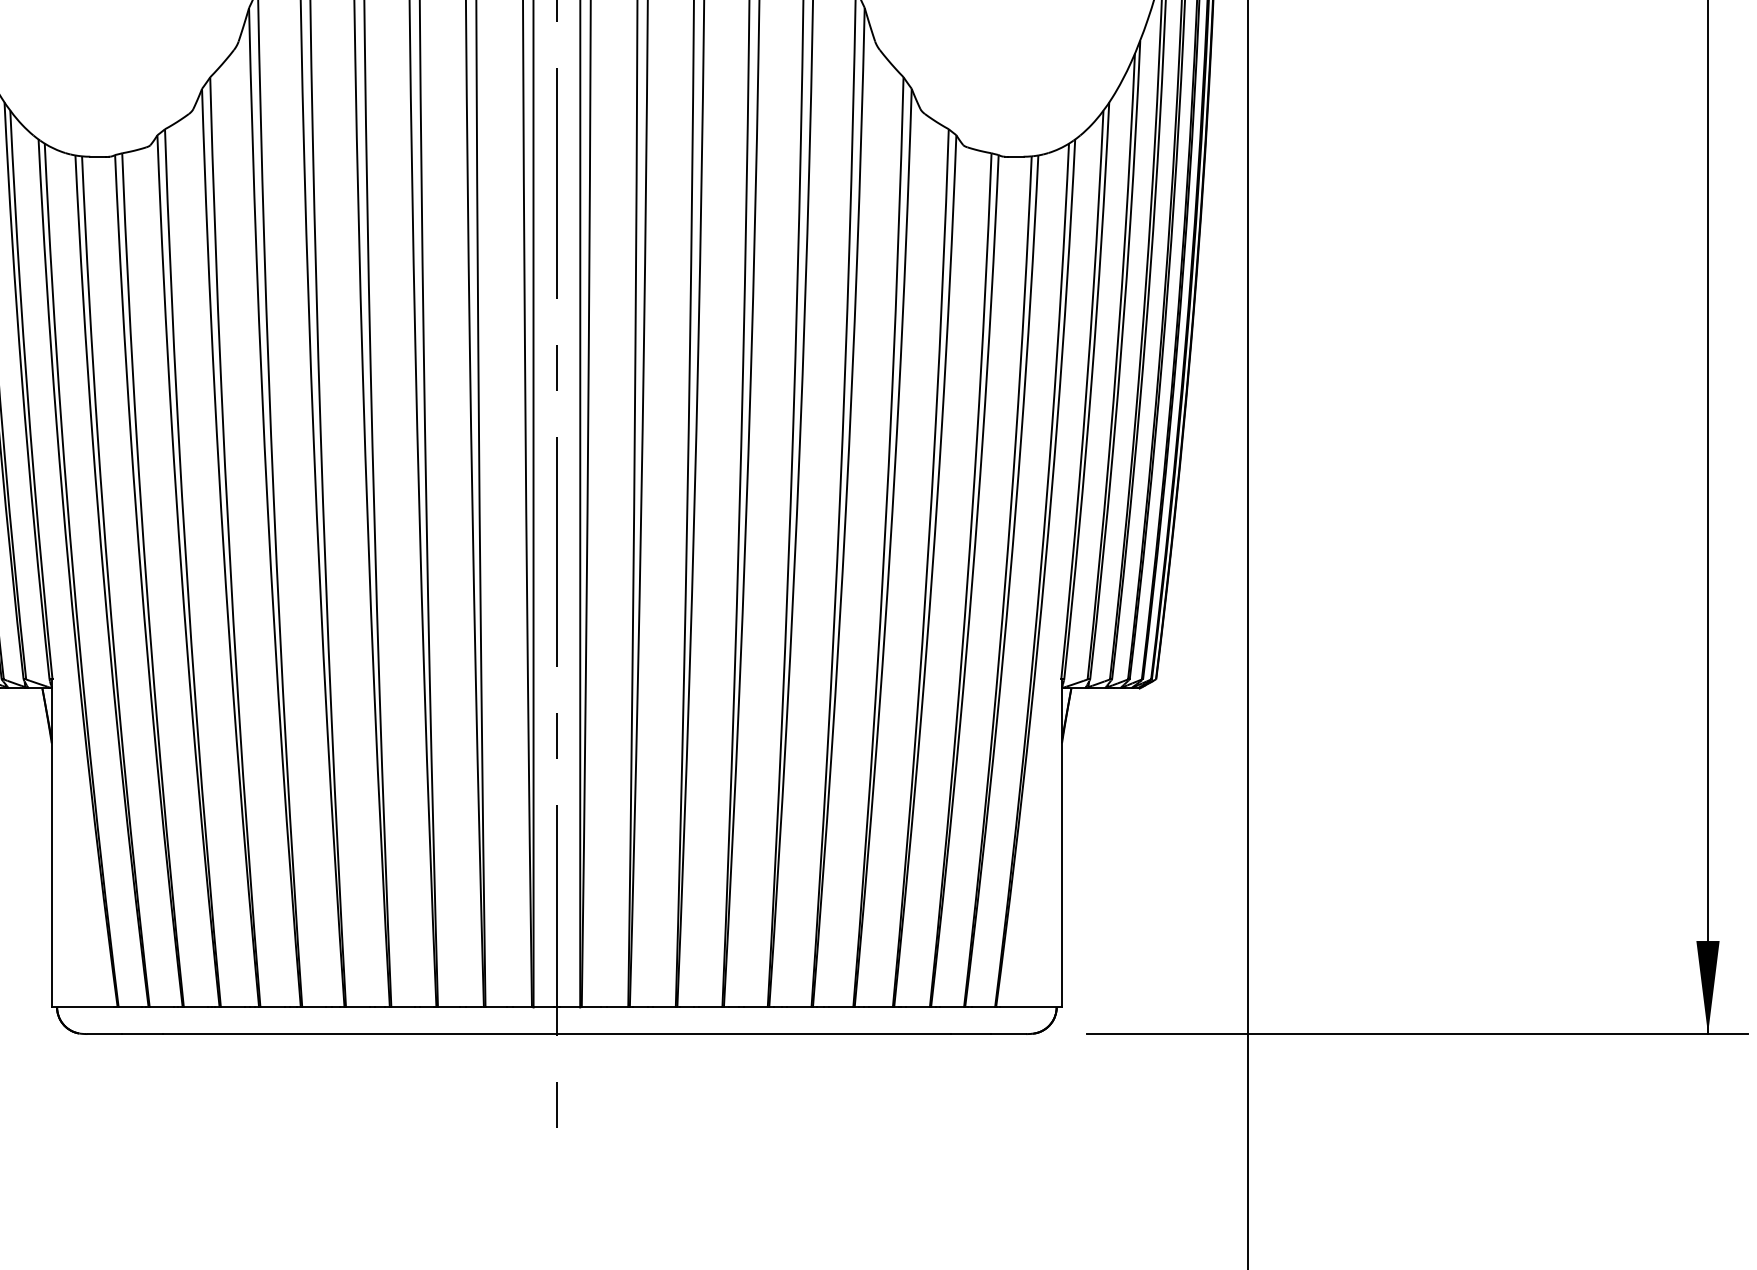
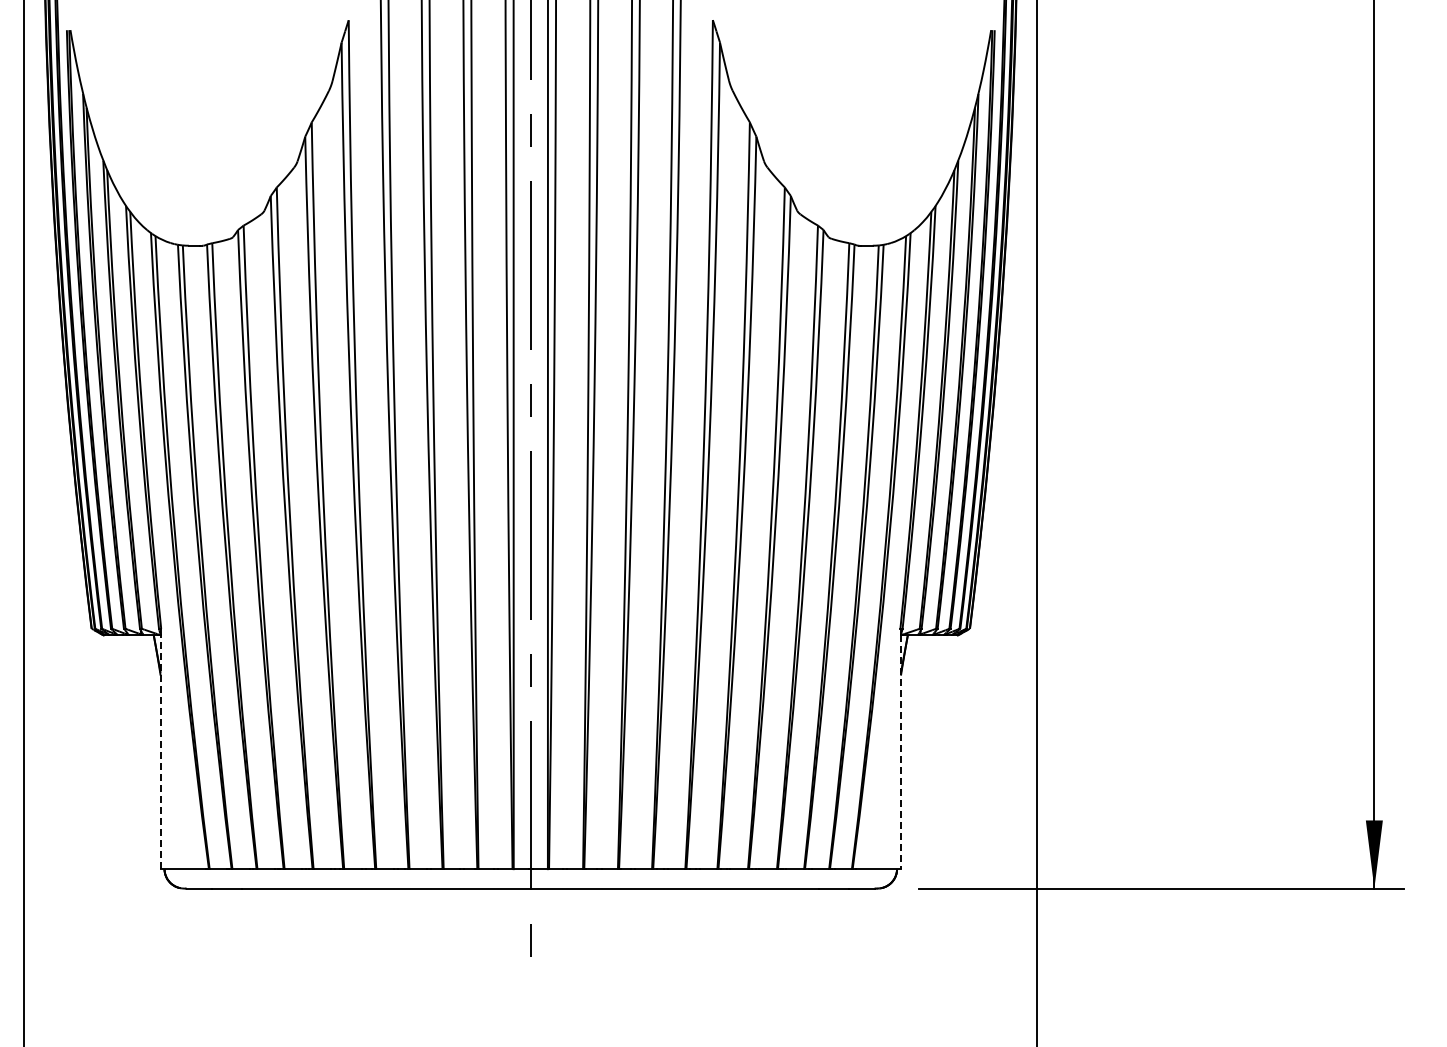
line: (51, 848) -> (160, 752), solid -> dashed
line: (1061, 848) -> (900, 752), solid -> dashed

